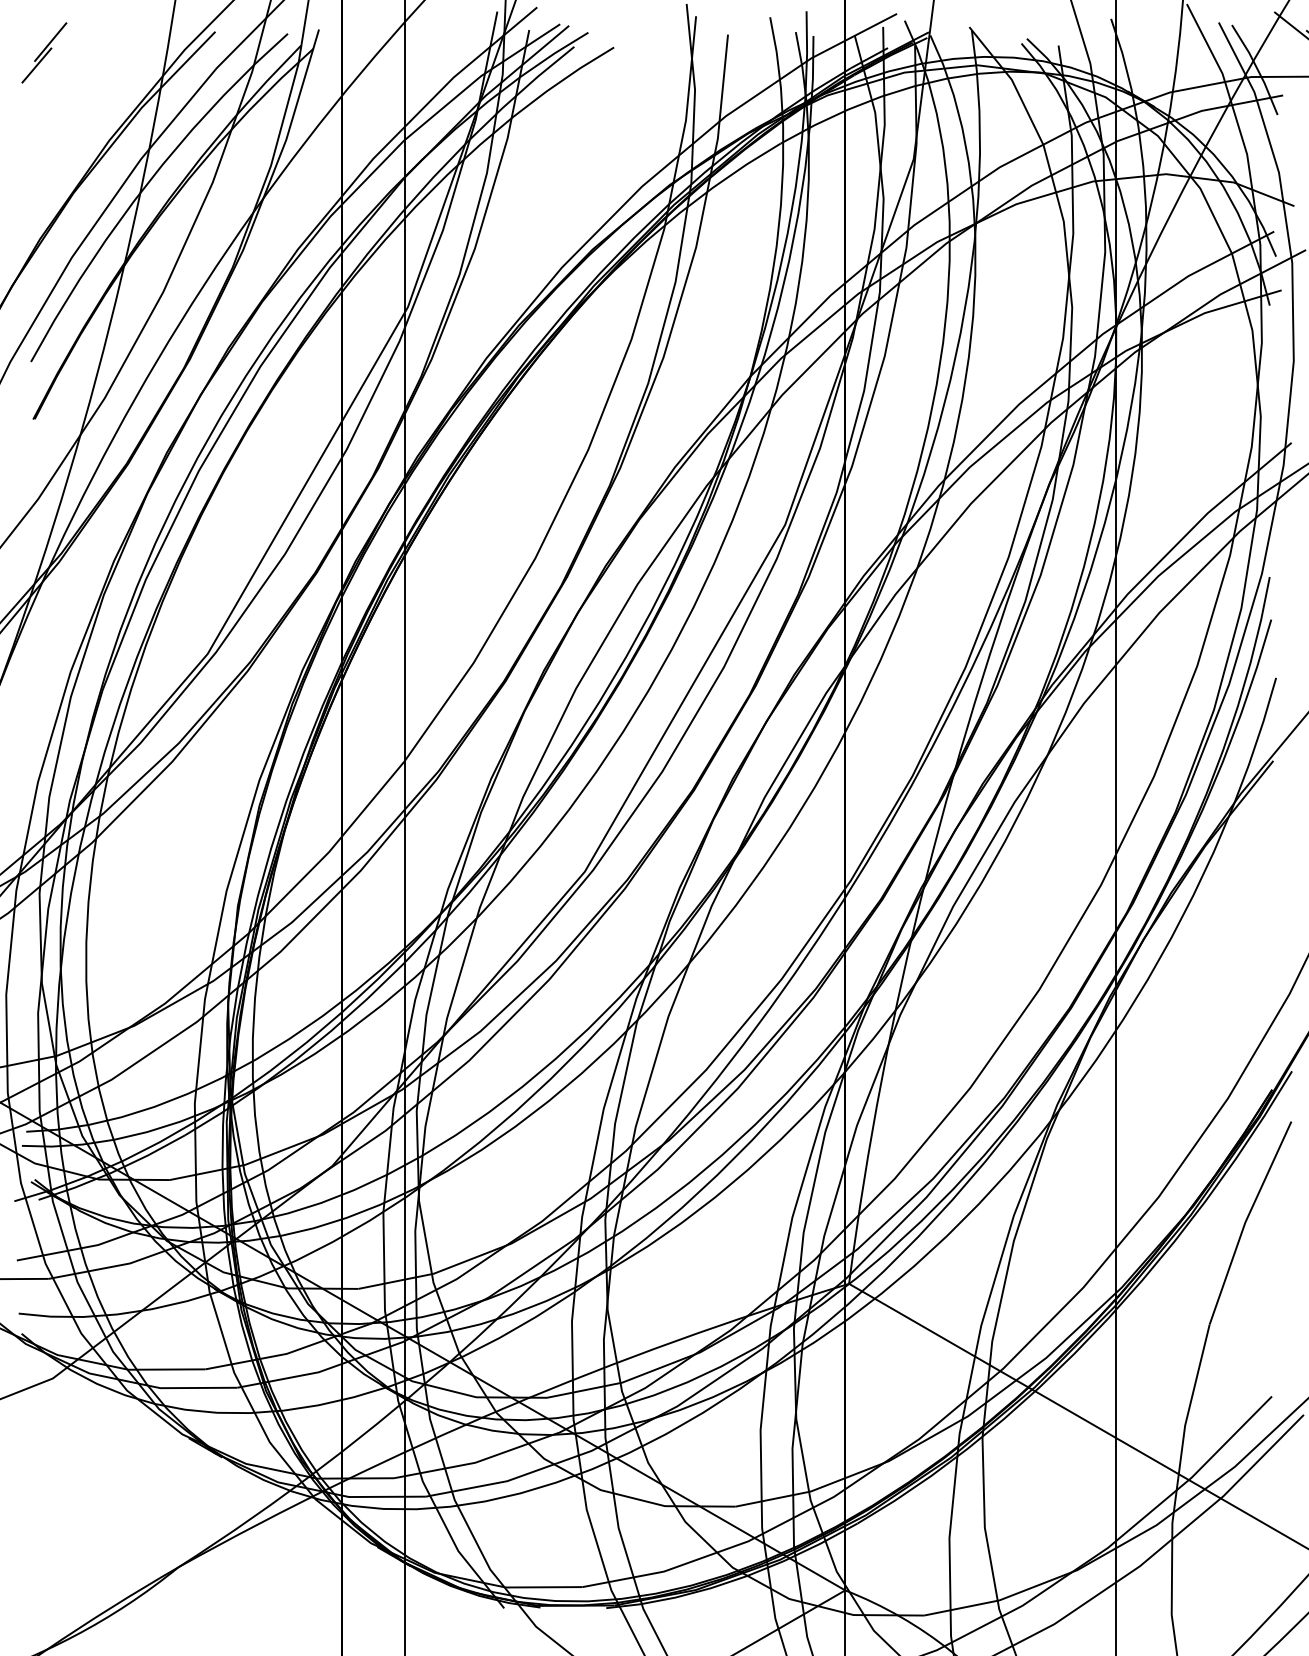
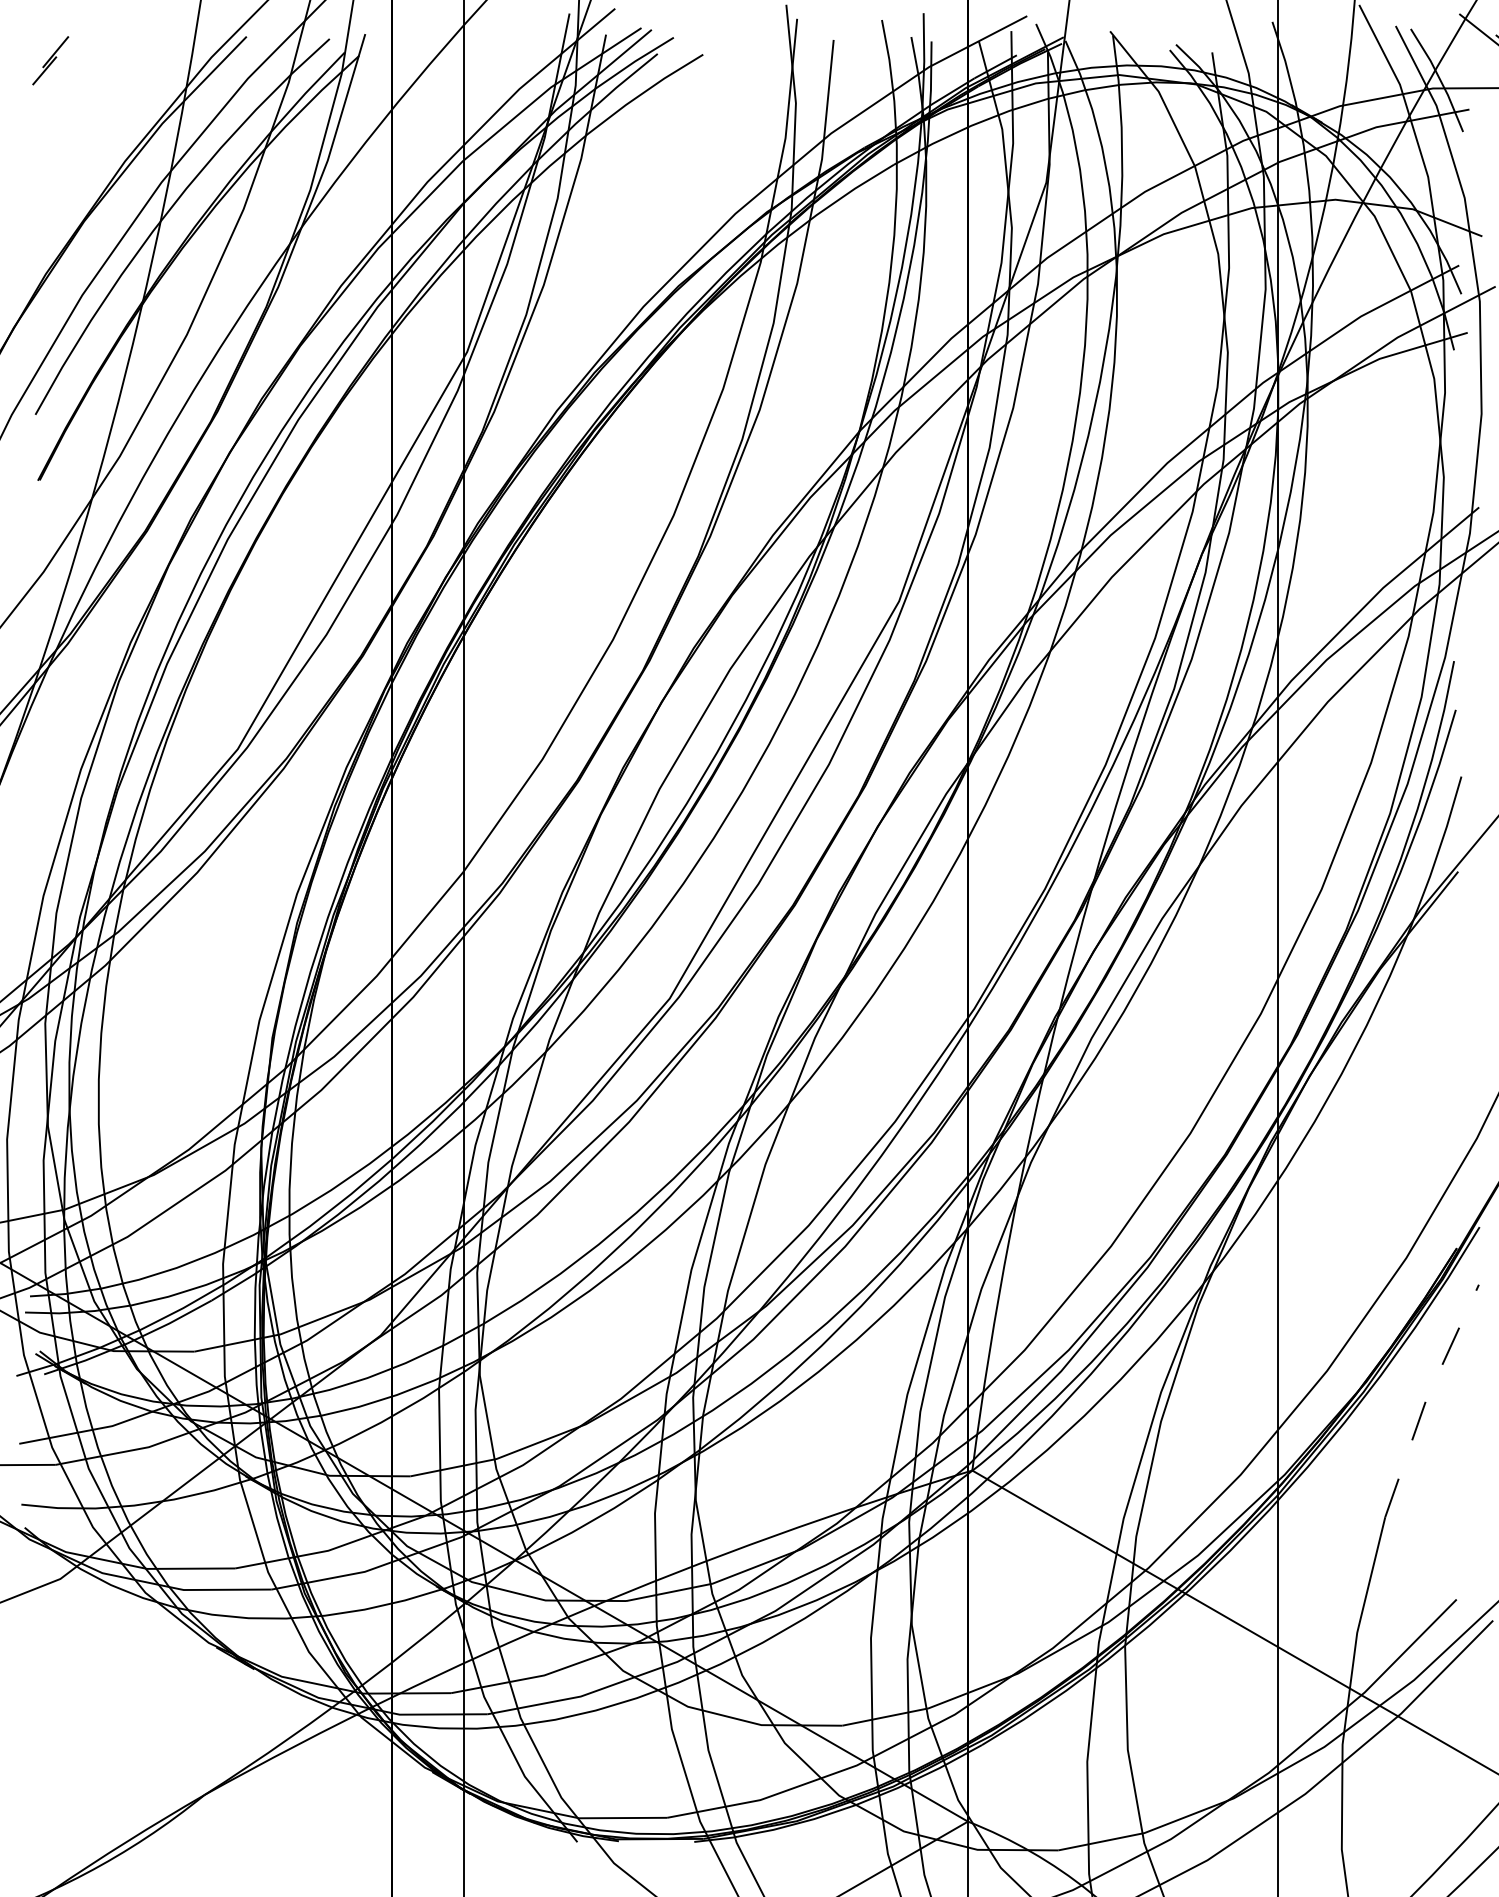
part: (44, 52) -> (50, 60), size x0.7
line: (1245, 1221) -> (1426, 1399), solid -> dashed

